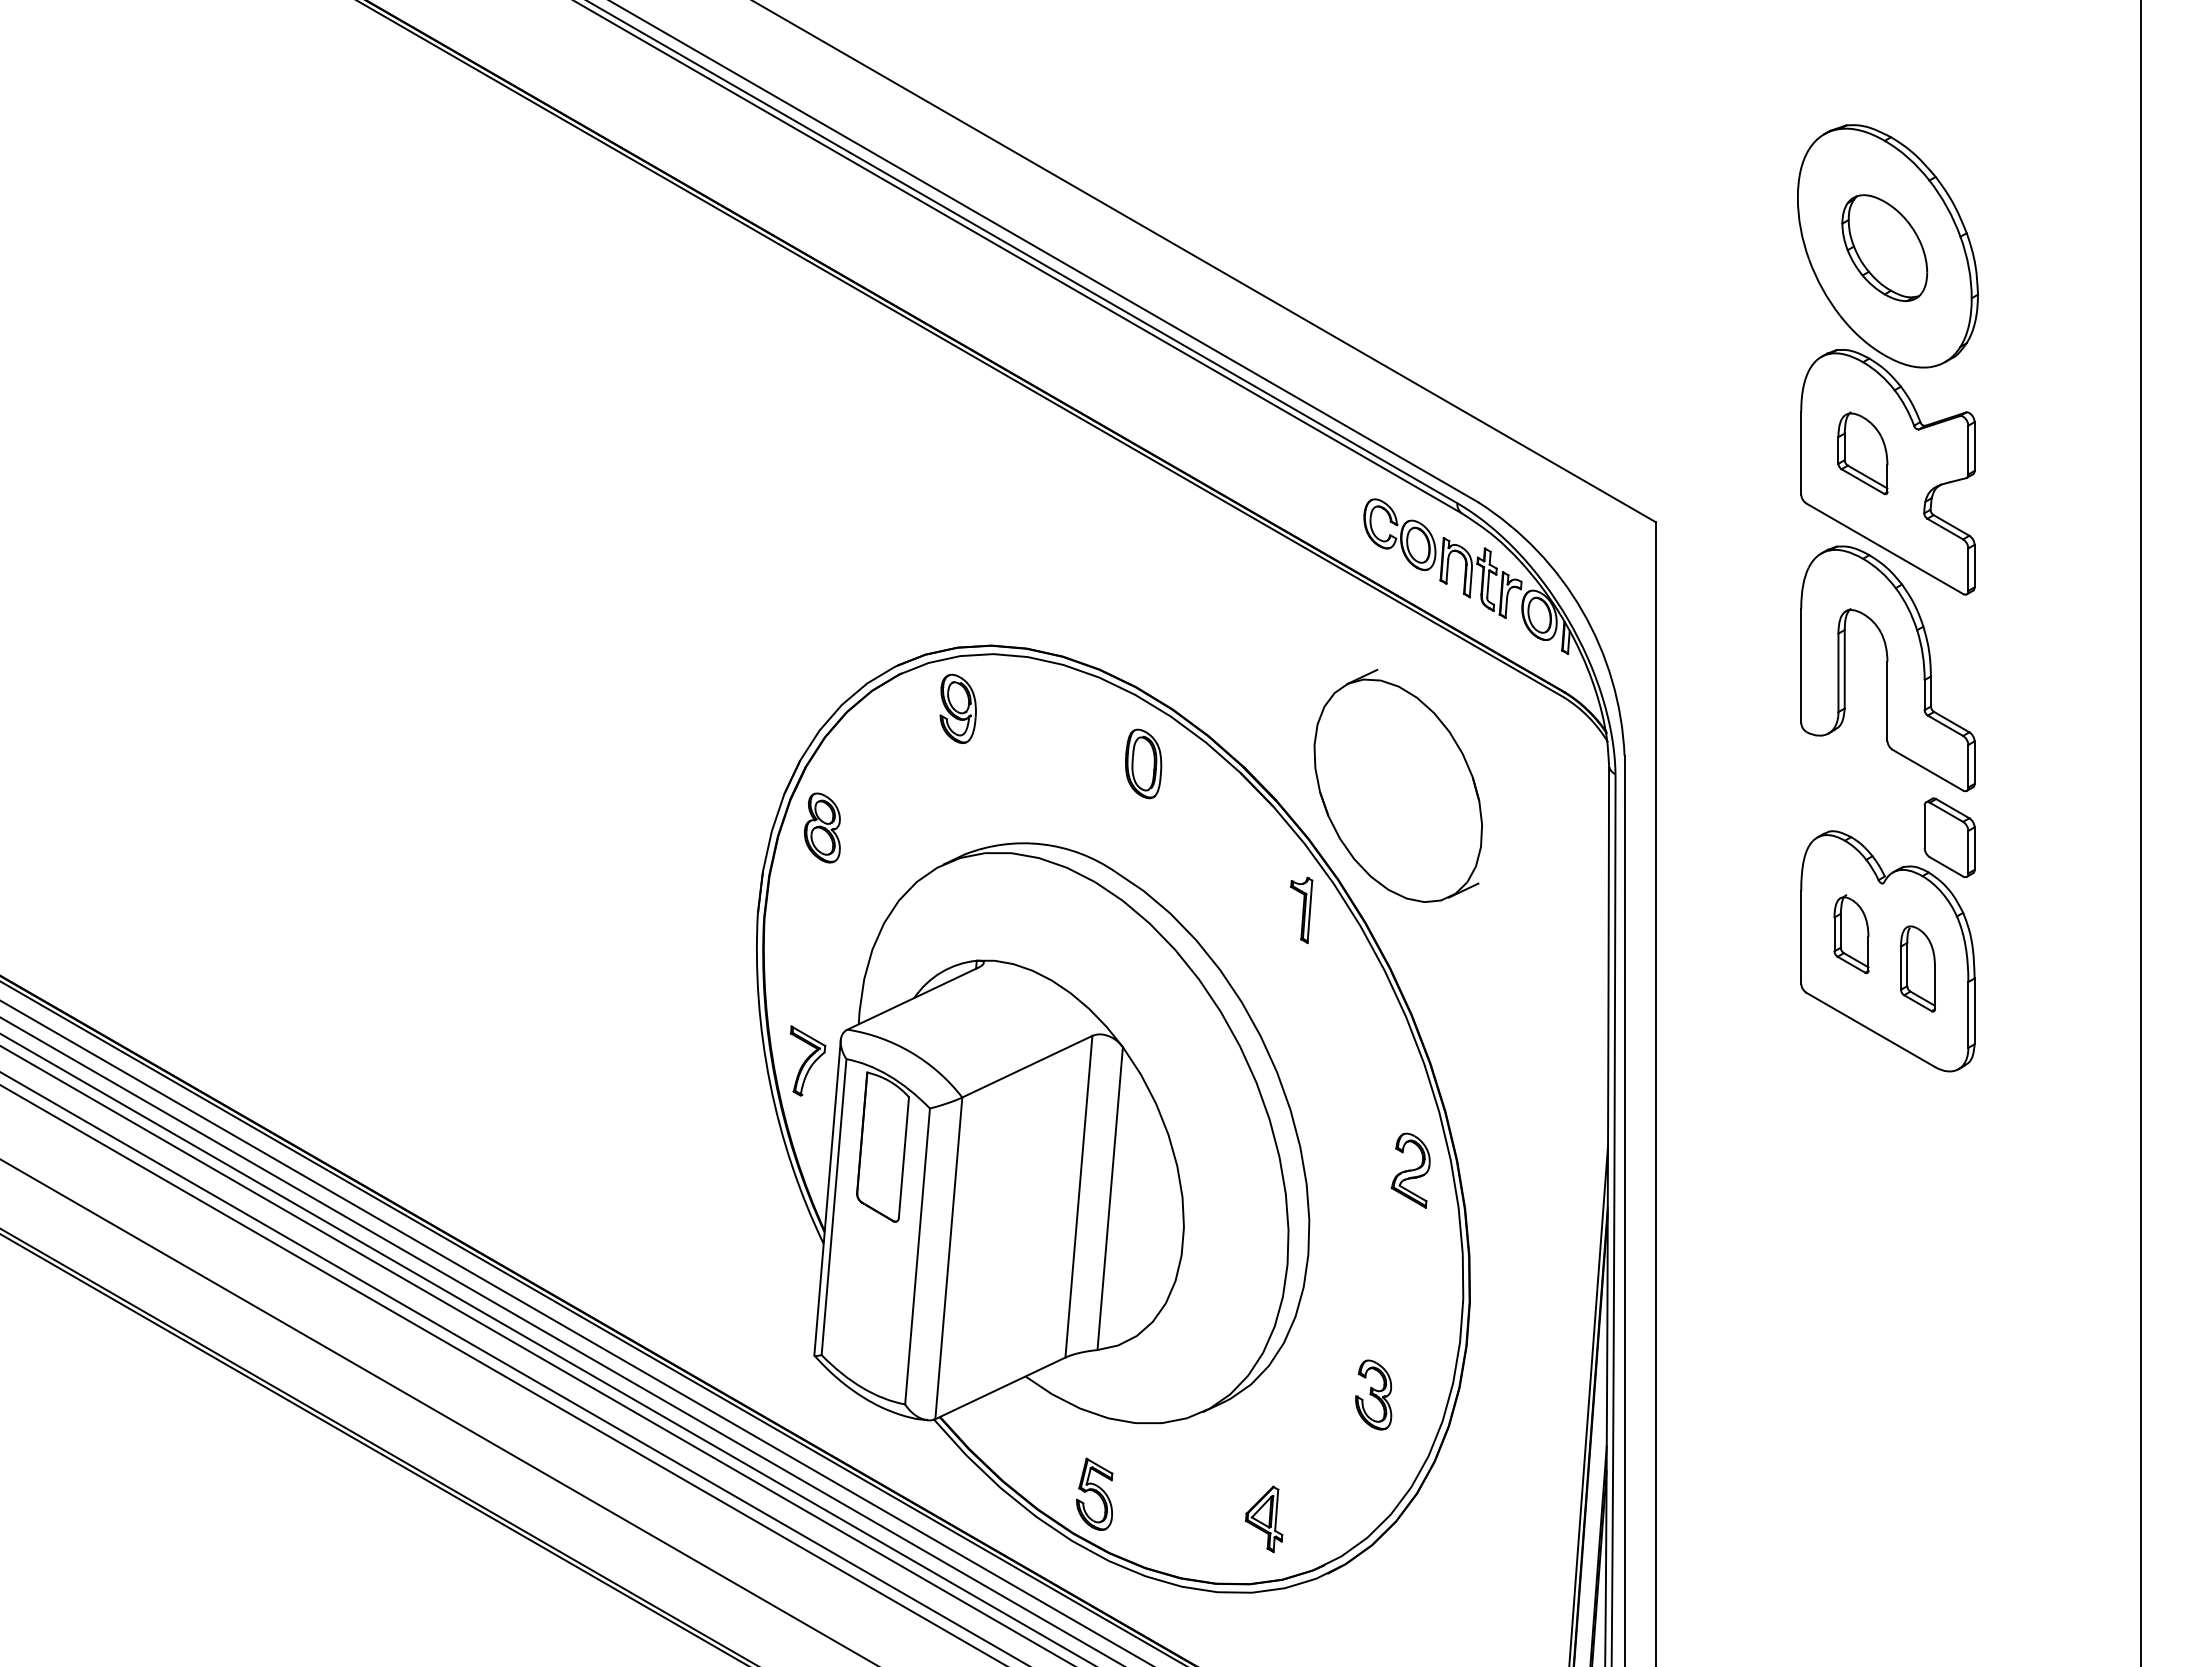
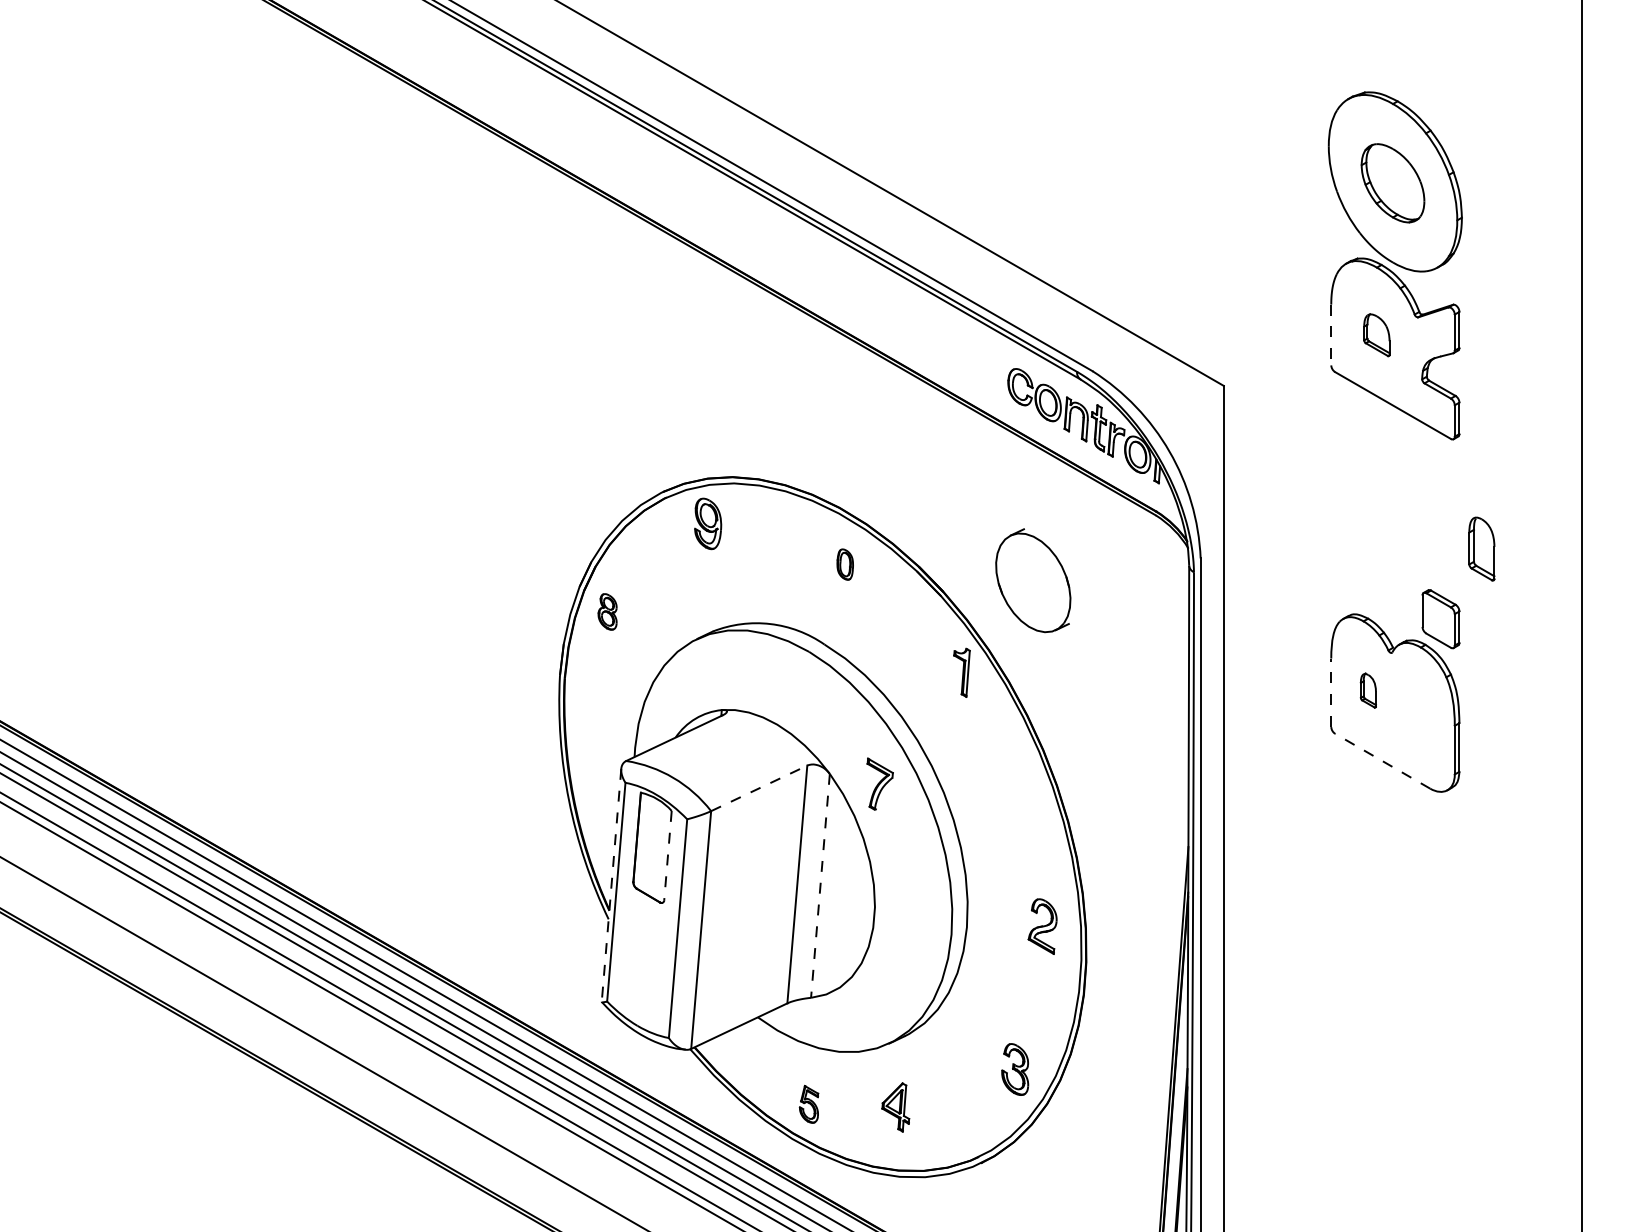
line: (1801, 453) -> (1331, 335), solid -> dashed
part: (1862, 453) -> (1376, 335), size x0.7
part: (1887, 668) -> (1395, 494), removed
part: (1143, 763) -> (845, 564), size x0.6
part: (1397, 785) -> (1032, 580), size x0.6
part: (821, 827) -> (607, 611), size x0.7
part: (1851, 933) -> (1368, 689), size x0.6
line: (1801, 936) -> (1331, 692), solid -> dashed
part: (1917, 968) -> (1481, 548), moved
line: (1870, 1029) -> (1382, 760), solid -> dashed
part: (808, 1060) -> (880, 783), moved
line: (1027, 1066) -> (759, 788), solid -> dashed
line: (903, 1157) -> (667, 855), solid -> dashed
part: (1410, 1170) -> (1042, 926), moved
line: (827, 1198) -> (611, 885), solid -> dashed
line: (1110, 1199) -> (820, 886), solid -> dashed
part: (1373, 1394) -> (1015, 1069), moved
part: (1094, 1493) -> (808, 1103), size x0.7
part: (1264, 1519) -> (896, 1107), moved

